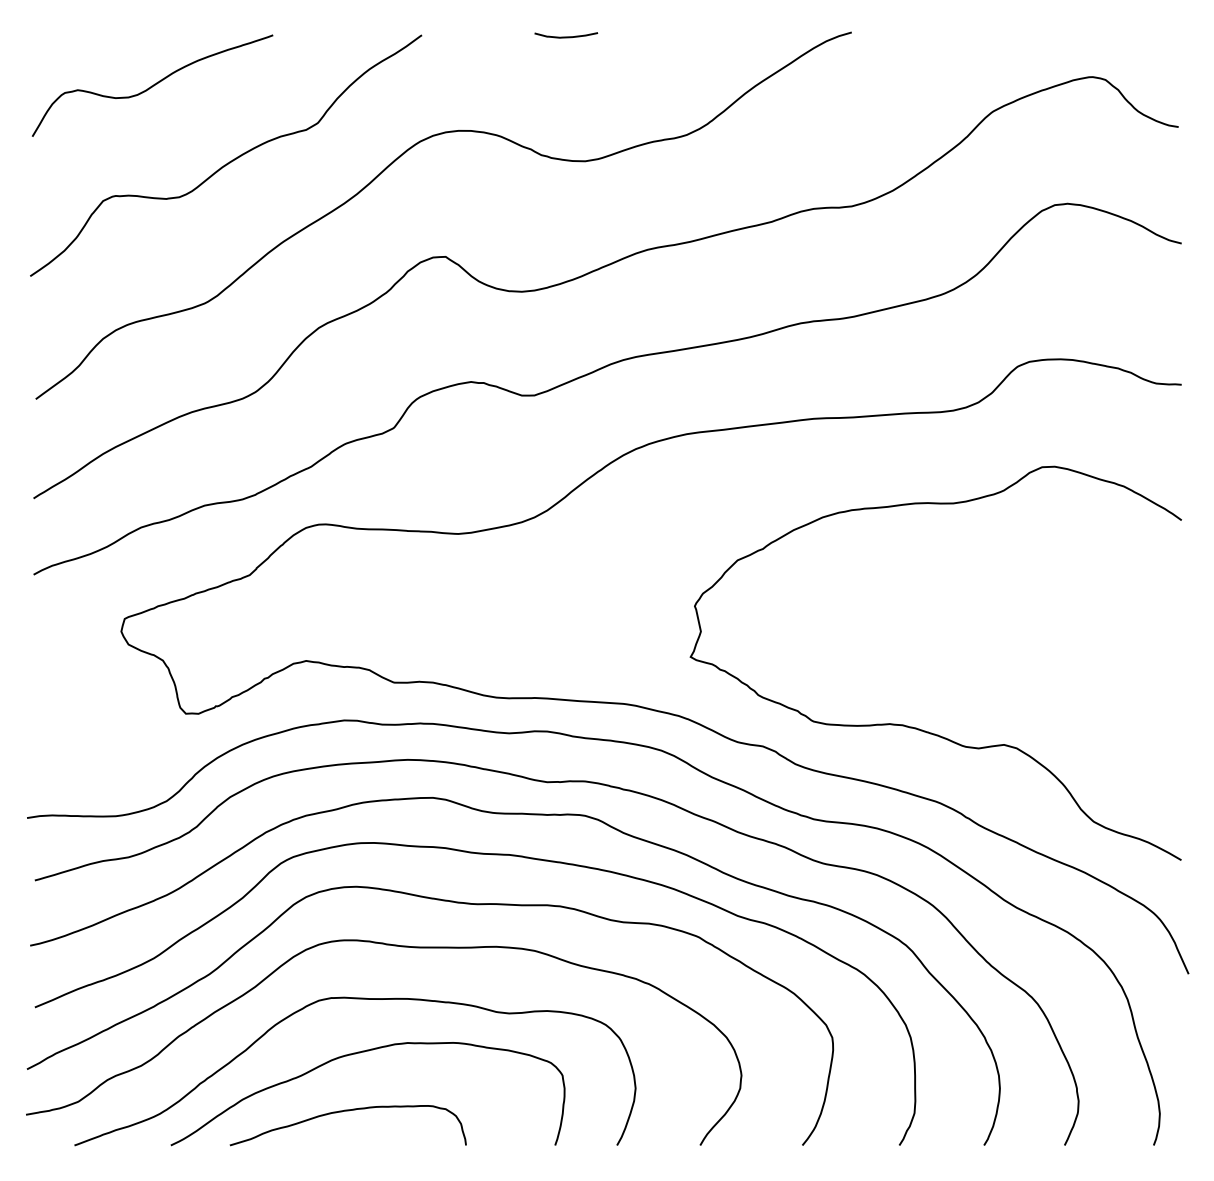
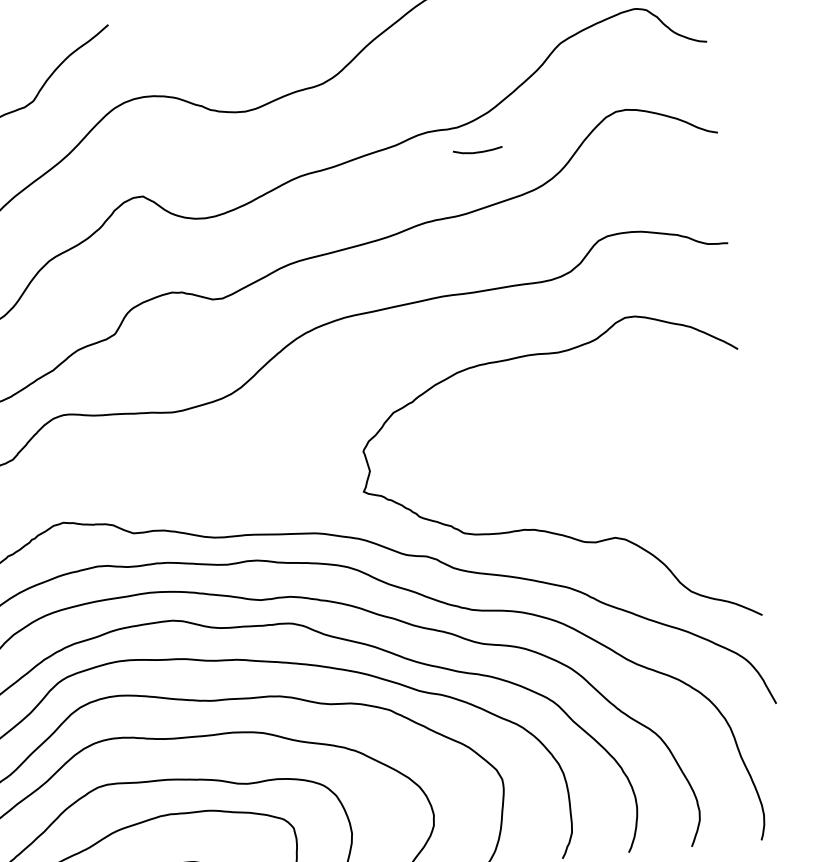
curve: (566, 36) -> (478, 151), moved

